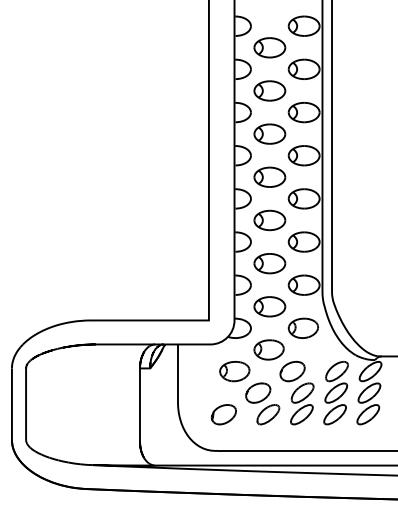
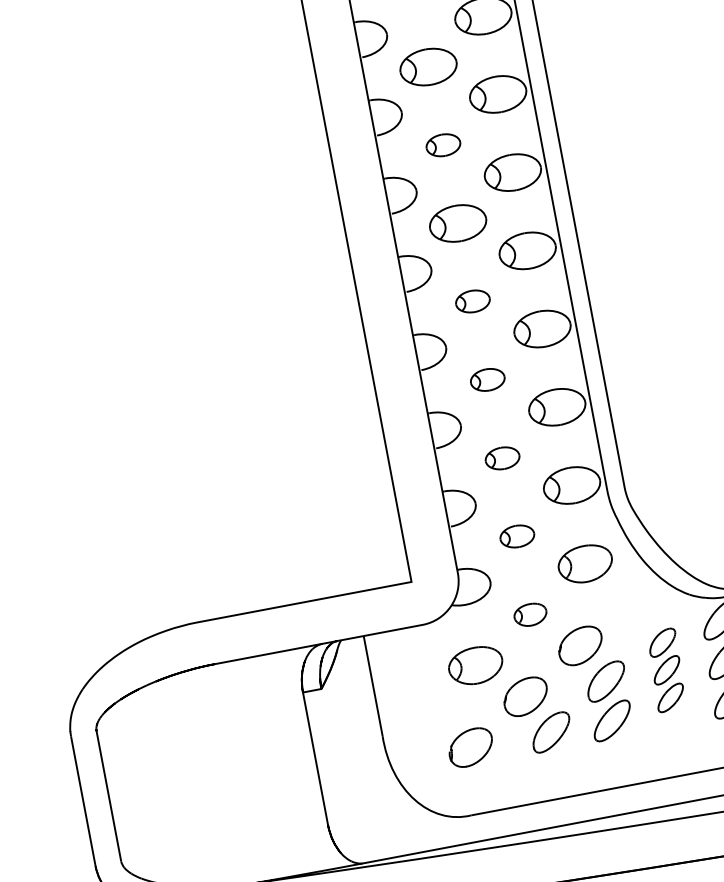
part: (269, 90) -> (442, 144), size x0.6
part: (269, 176) -> (471, 300), size x0.6
part: (269, 220) -> (487, 380), size x0.6
part: (269, 263) -> (501, 458), size x0.6
part: (269, 306) -> (516, 535), size x0.6
part: (268, 349) -> (529, 614), size x0.6
part: (335, 393) -> (665, 670), size x0.7

